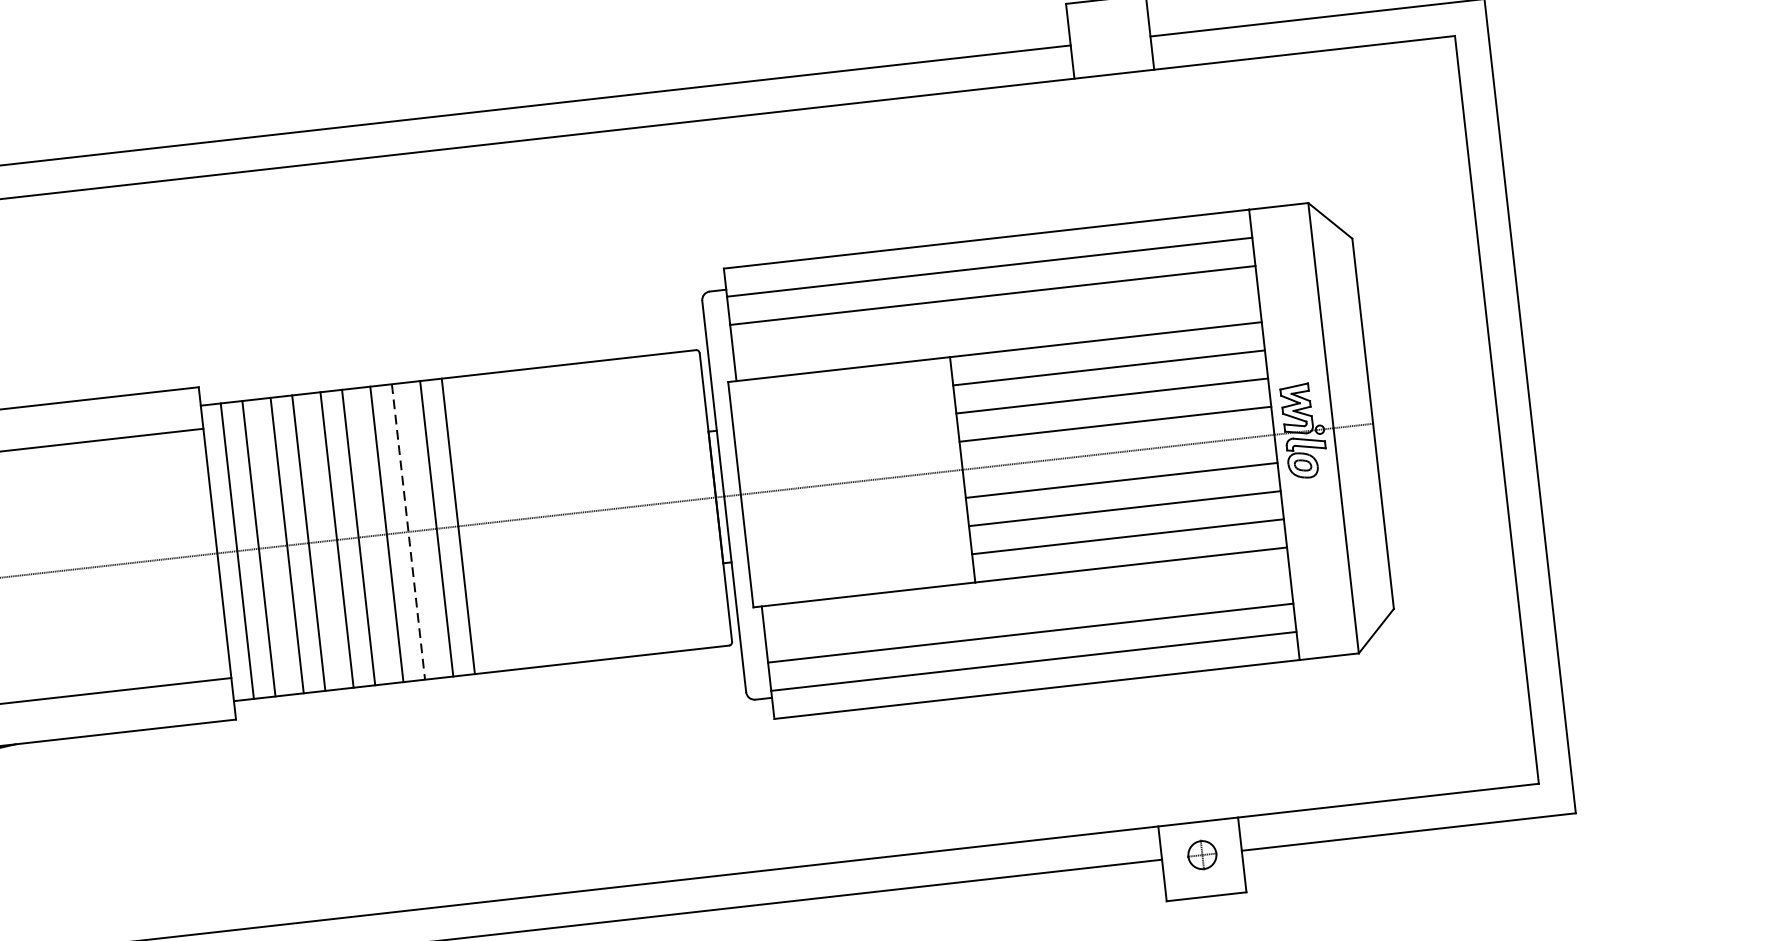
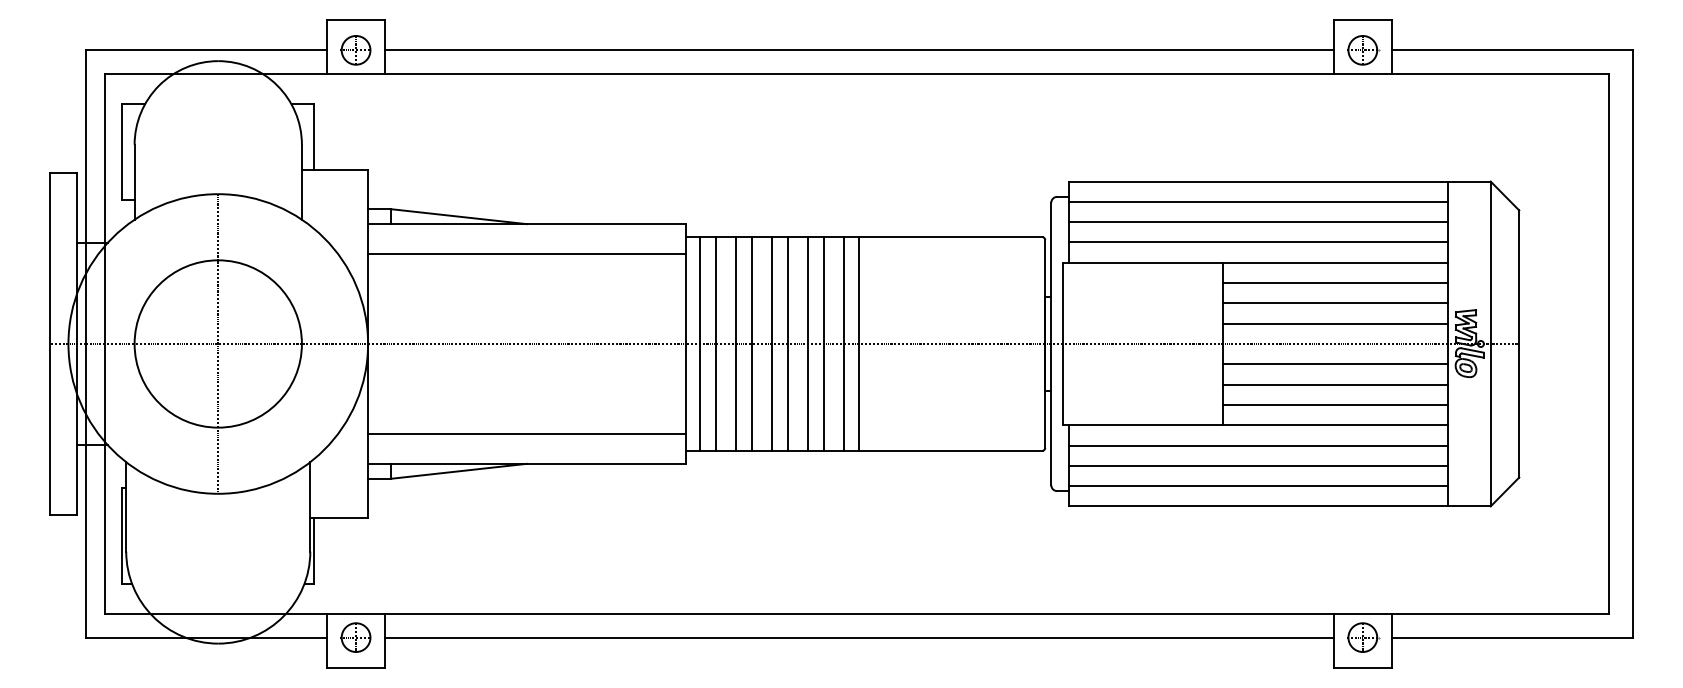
part: (1111, 41) -> (1363, 50), added
line: (995, 323) -> (1258, 242), added
line: (408, 532) -> (823, 344), dashed -> solid
line: (1027, 605) -> (1258, 445), added
part: (1202, 854) -> (1363, 637), size x1.43

